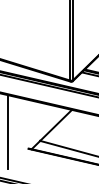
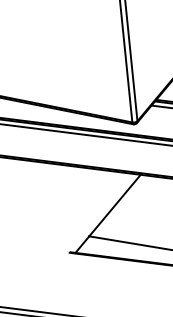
line: (8, 131) -> (30, 225), removed

